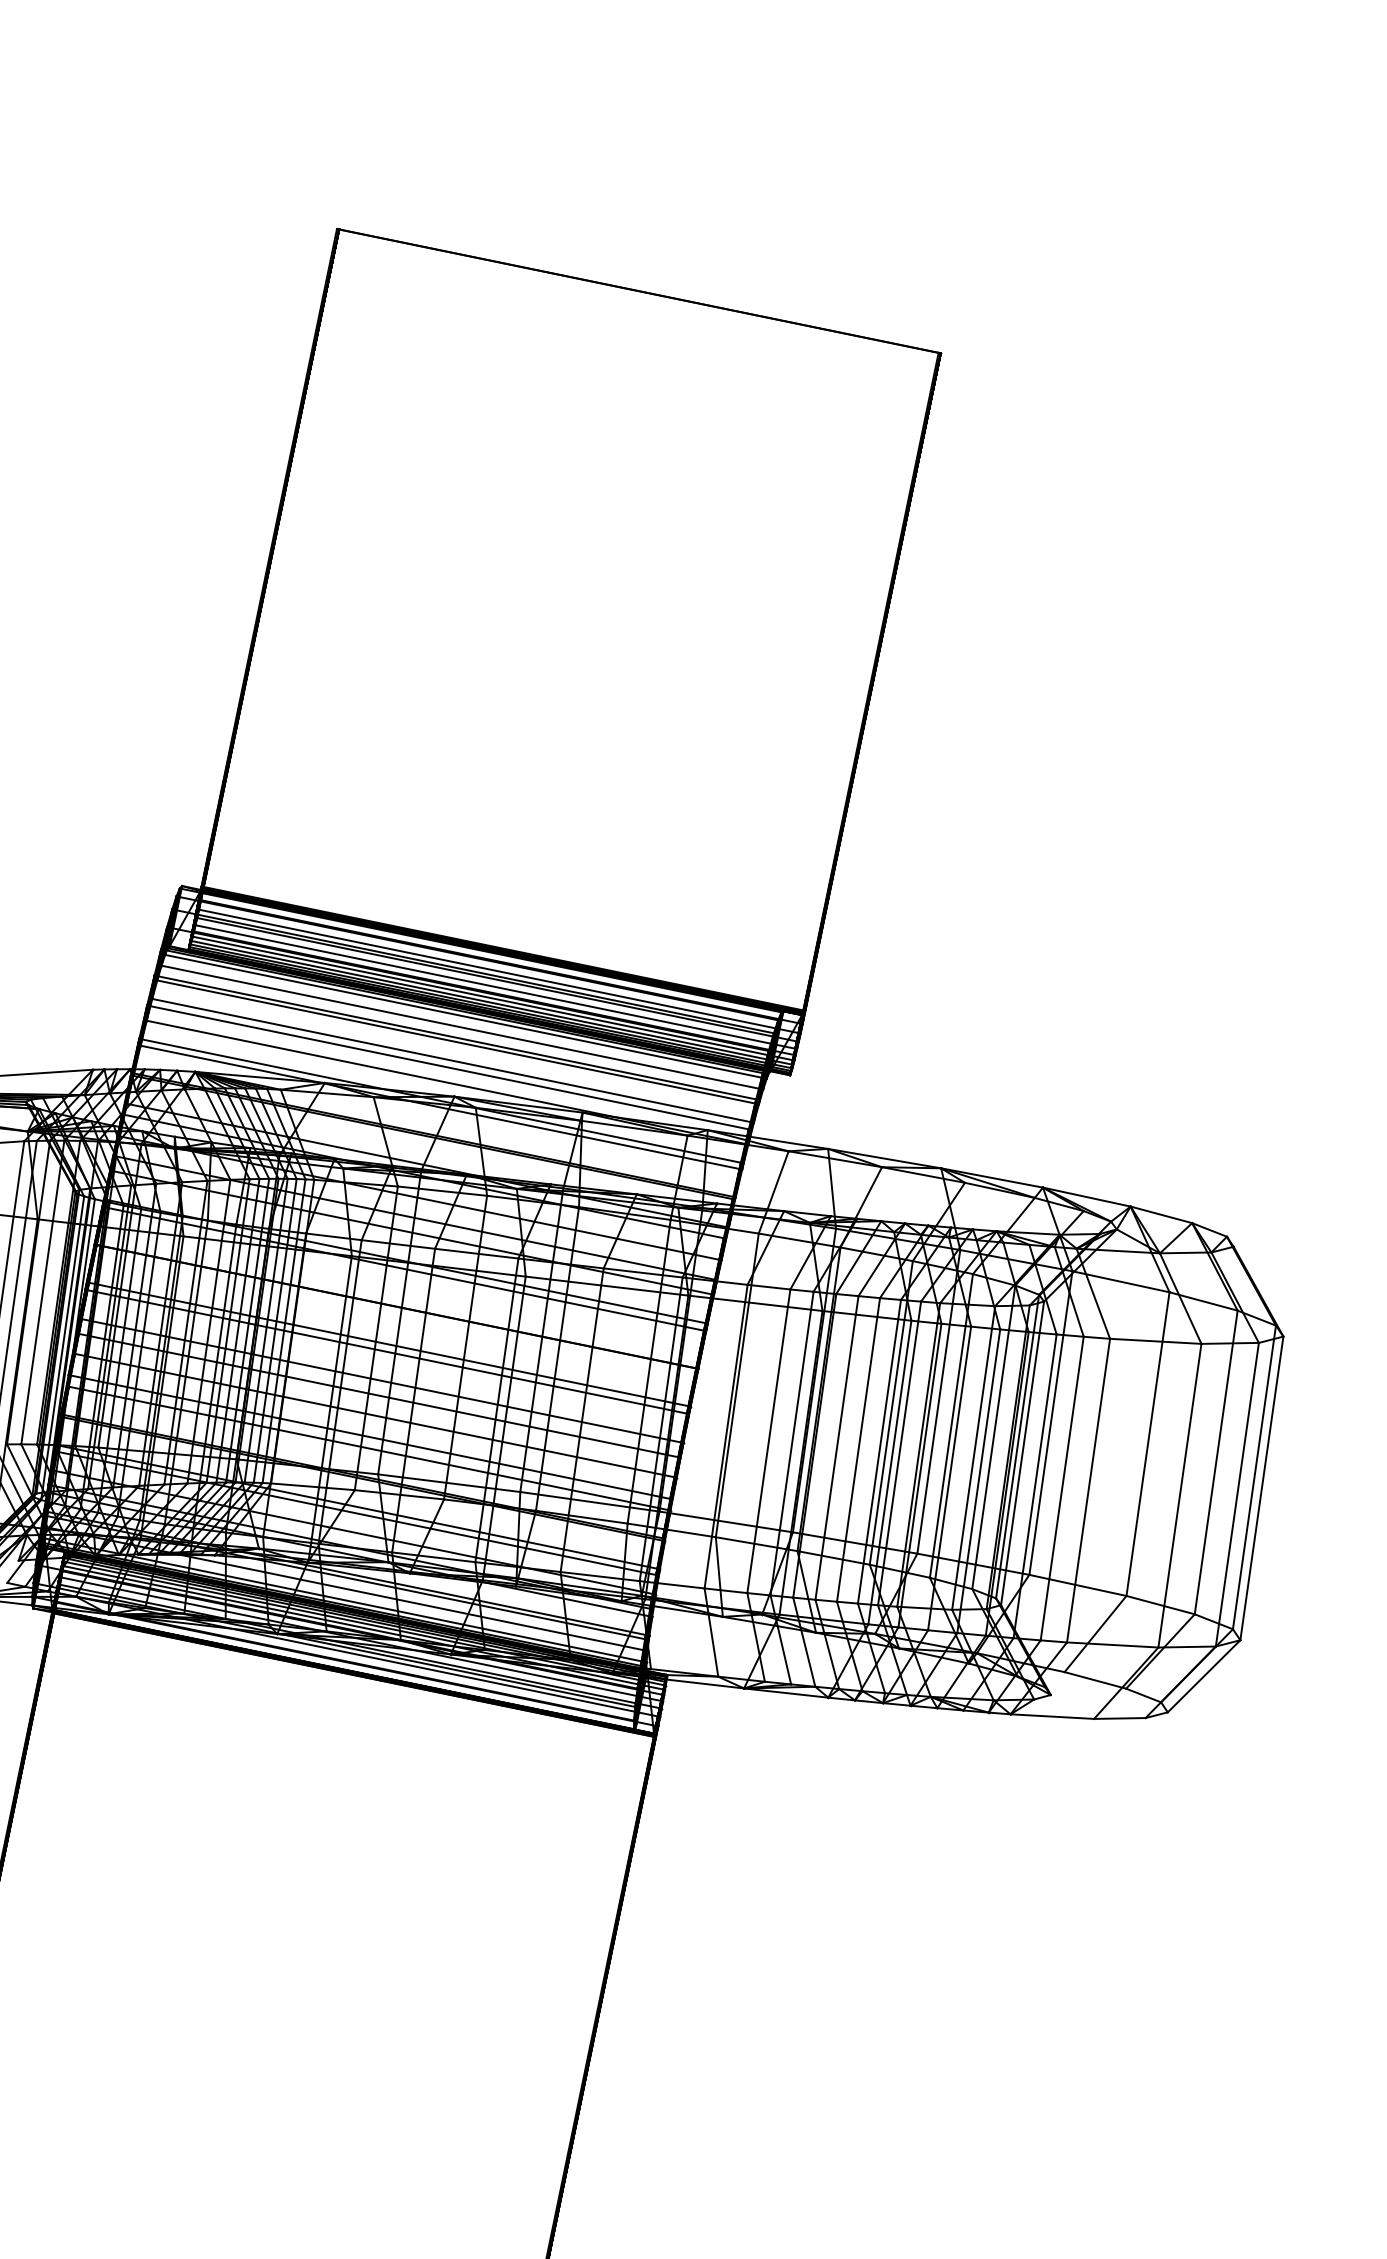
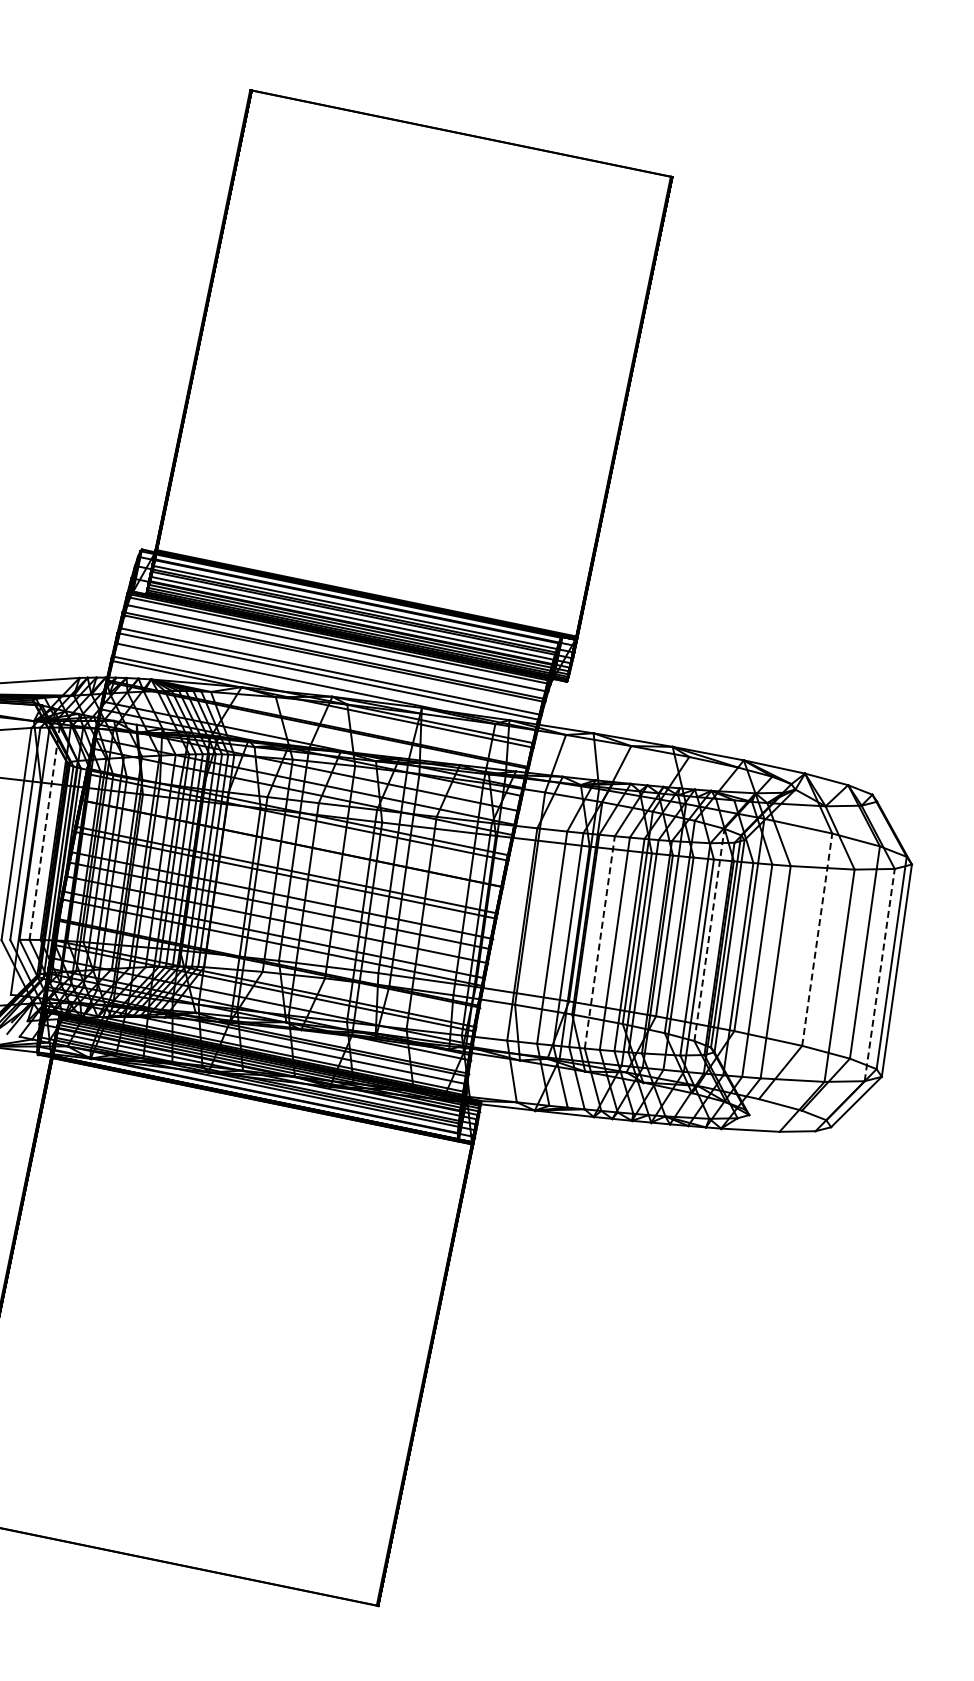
line: (42, 1292) -> (44, 833), solid -> dashed
line: (993, 1436) -> (709, 934), solid -> dashed
line: (1148, 1443) -> (817, 939), solid -> dashed
line: (836, 1446) -> (599, 941), solid -> dashed
line: (1237, 1493) -> (879, 974), solid -> dashed

